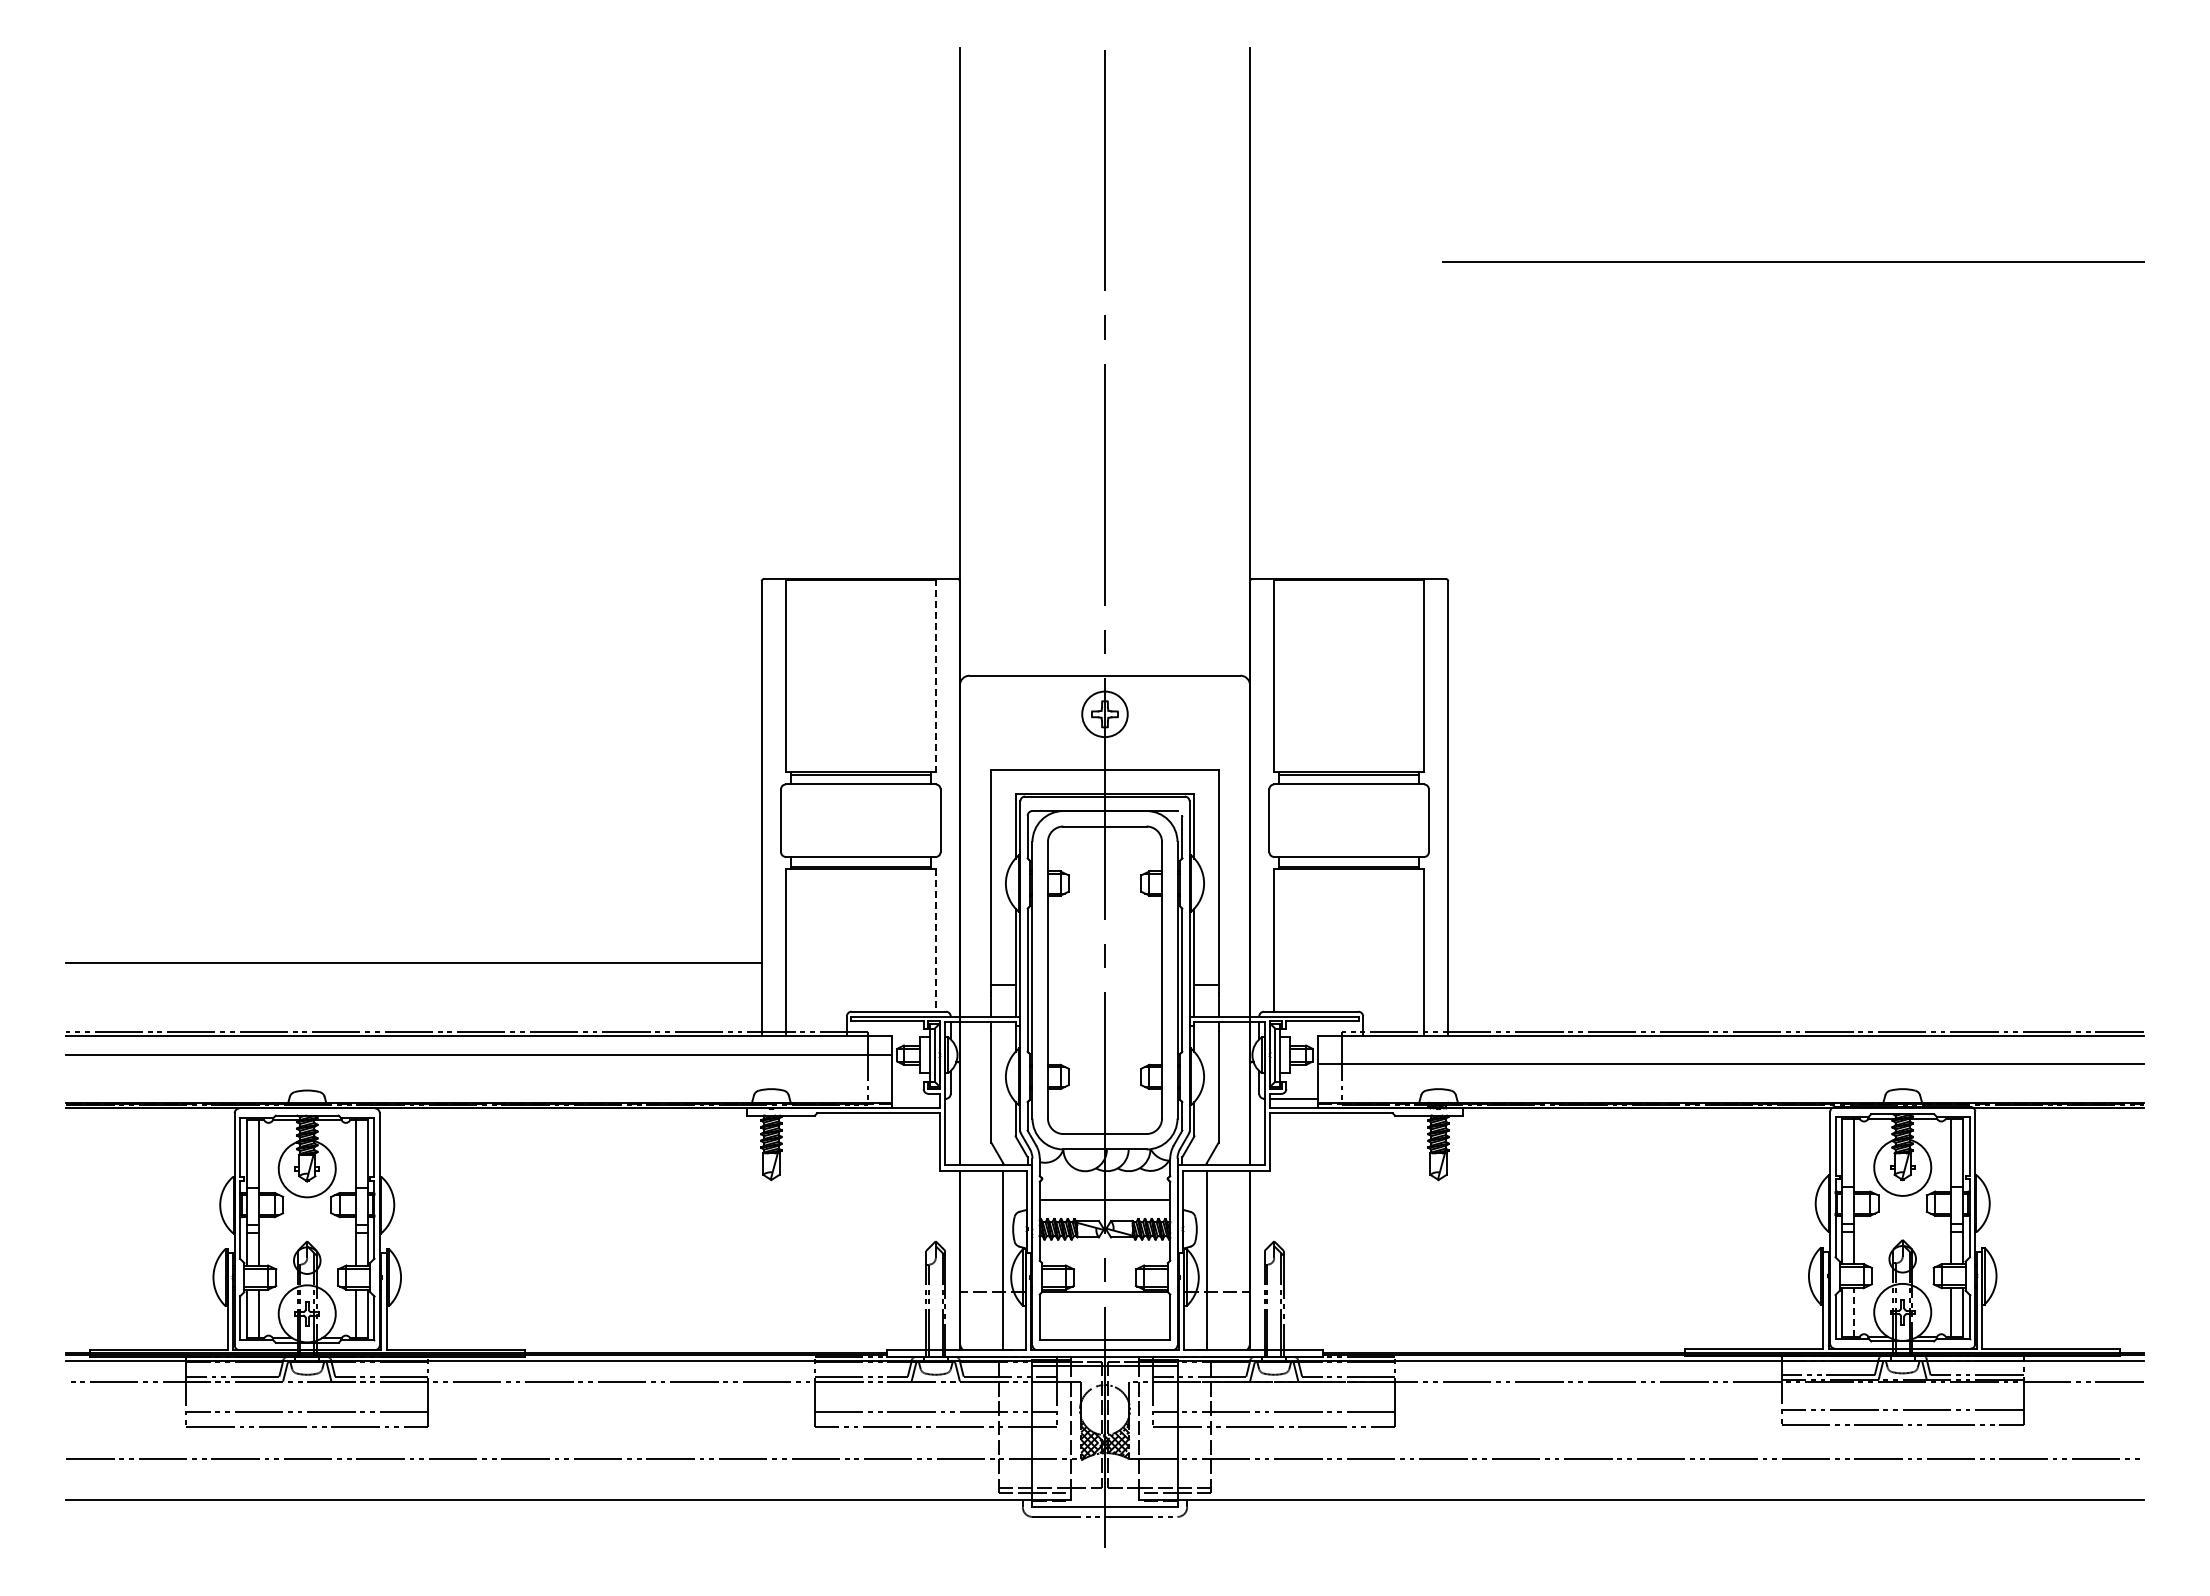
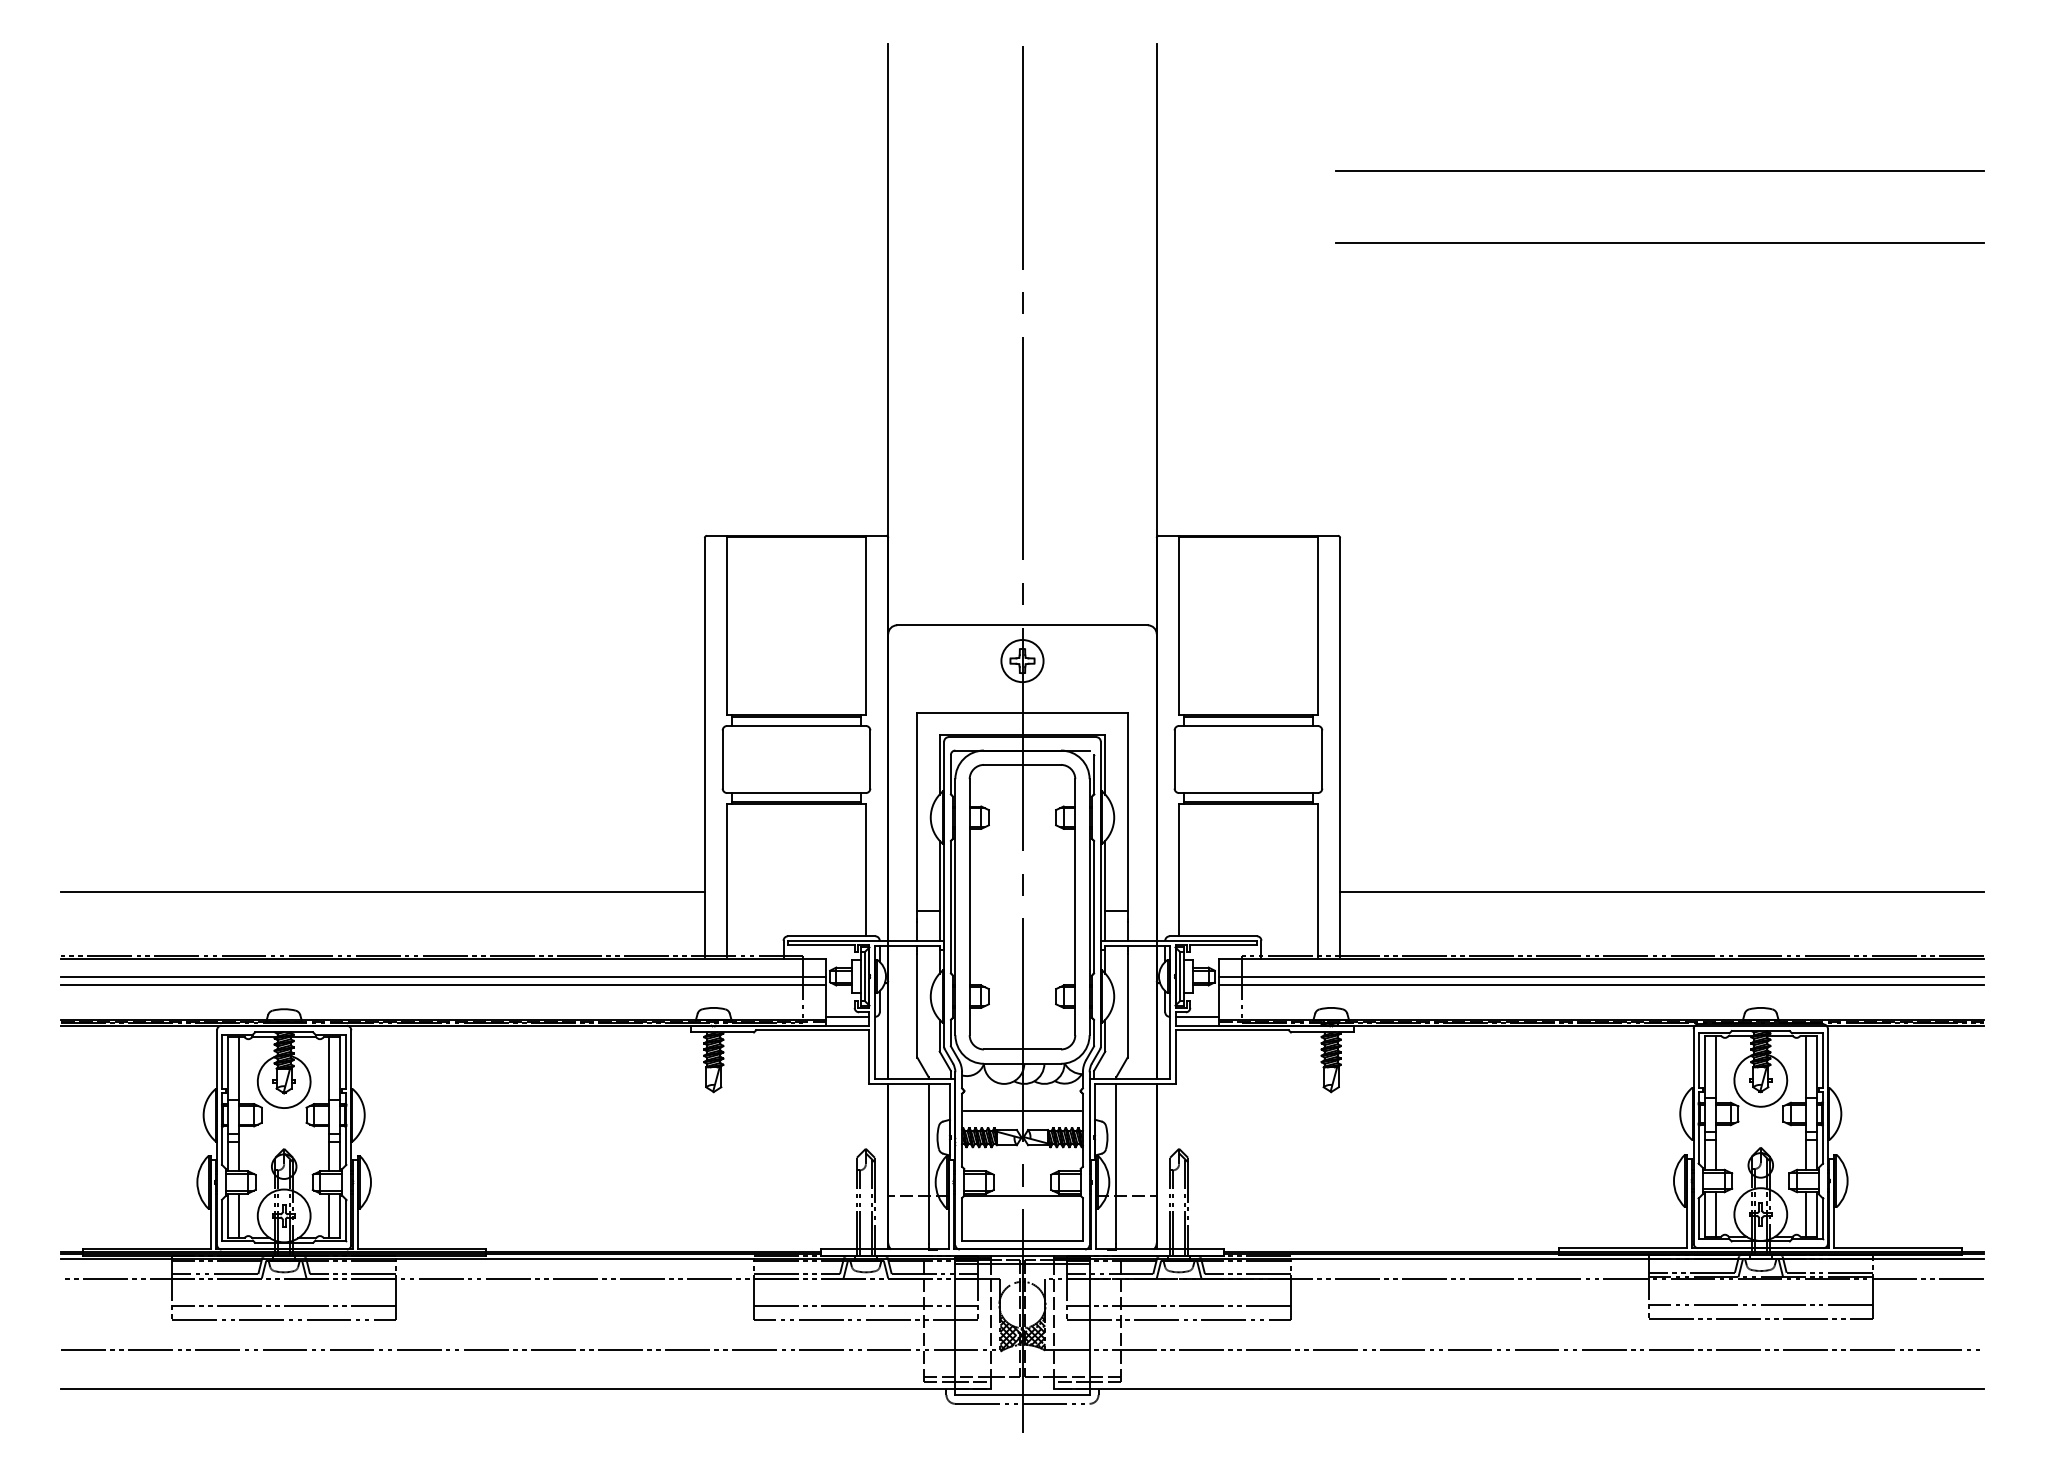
line: (1793, 184) -> (1659, 170), added
line: (935, 675) -> (865, 625), dashed -> solid
line: (935, 940) -> (865, 870), dashed -> solid
line: (1795, 963) -> (1661, 891), added
line: (1730, 1055) -> (1601, 976), added
line: (479, 1063) -> (443, 984), added
line: (915, 1098) -> (847, 1016), added
line: (1854, 1311) -> (1716, 1213), dashed -> solid

